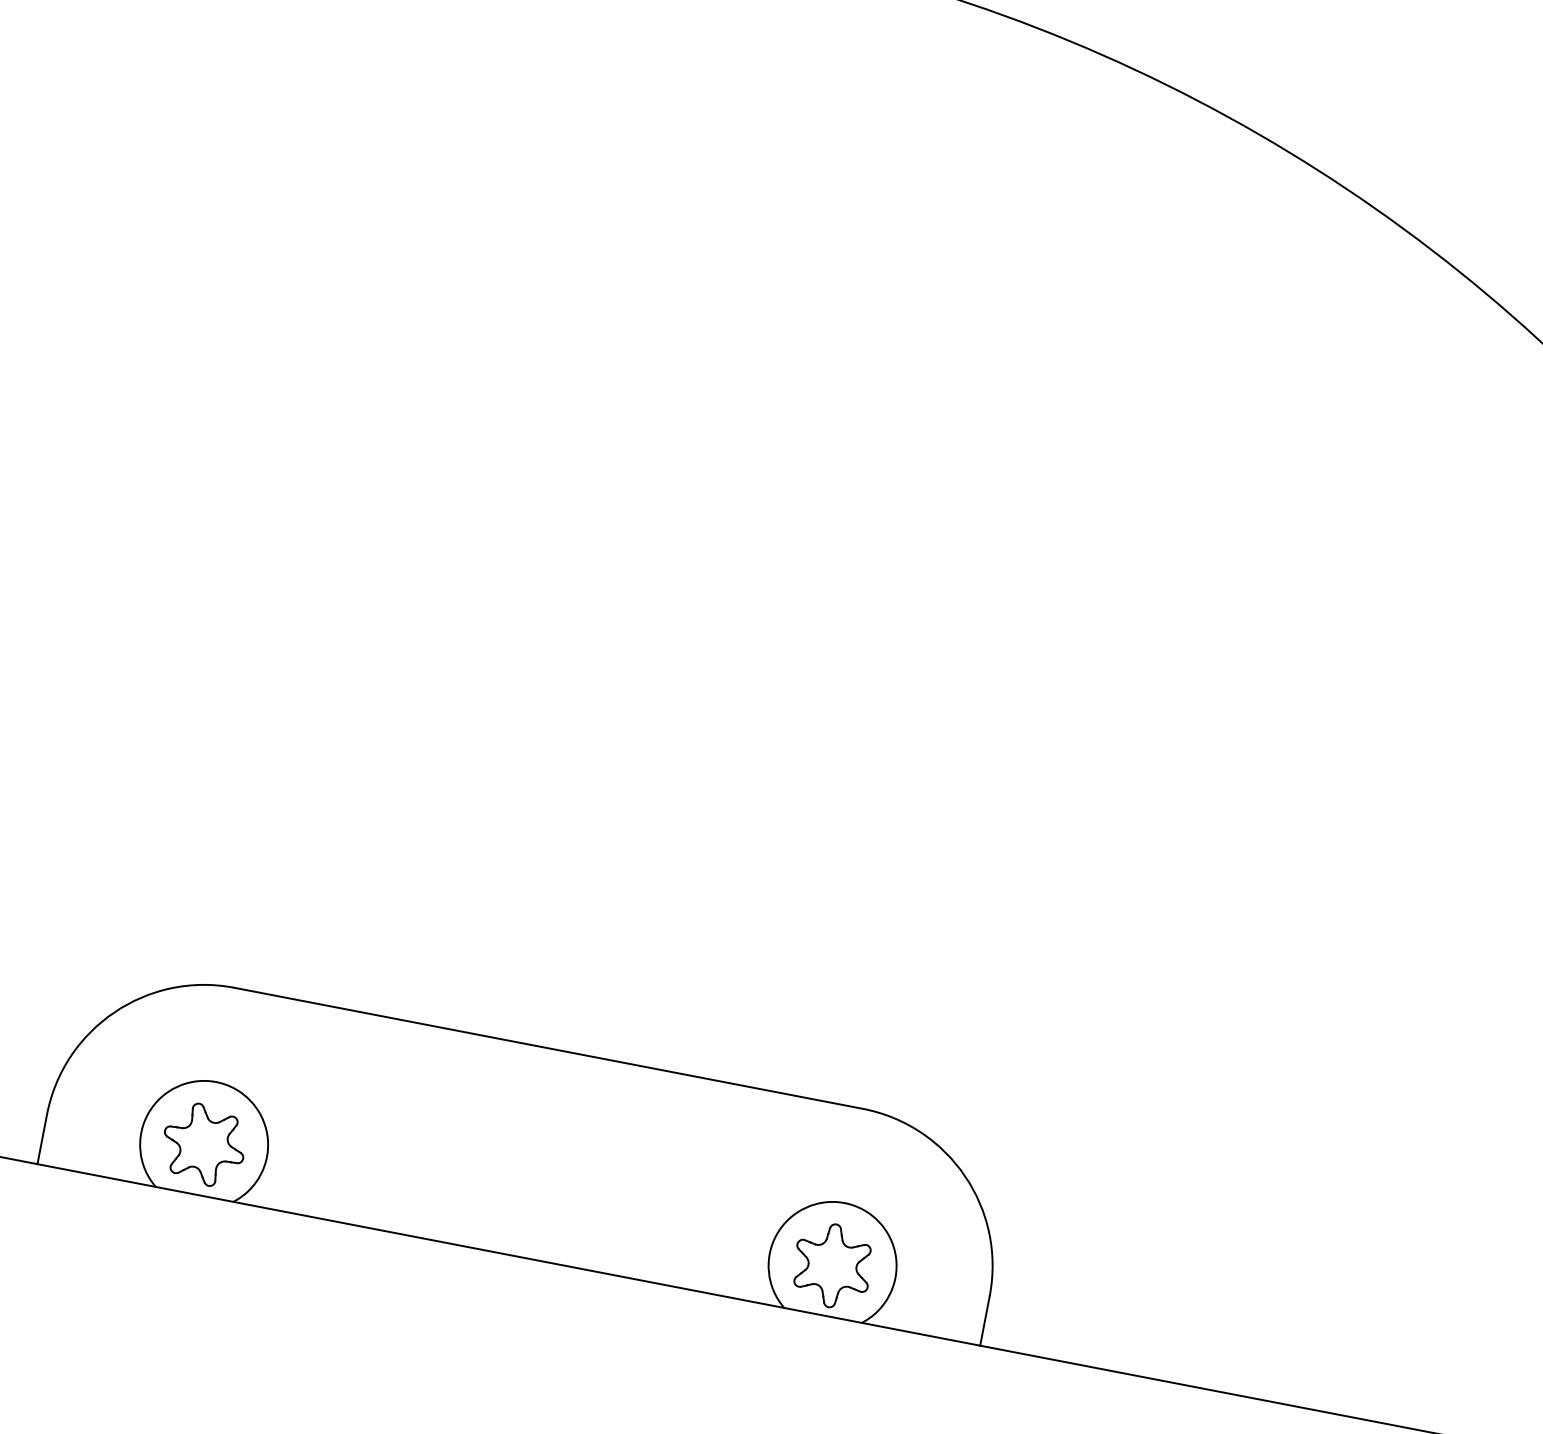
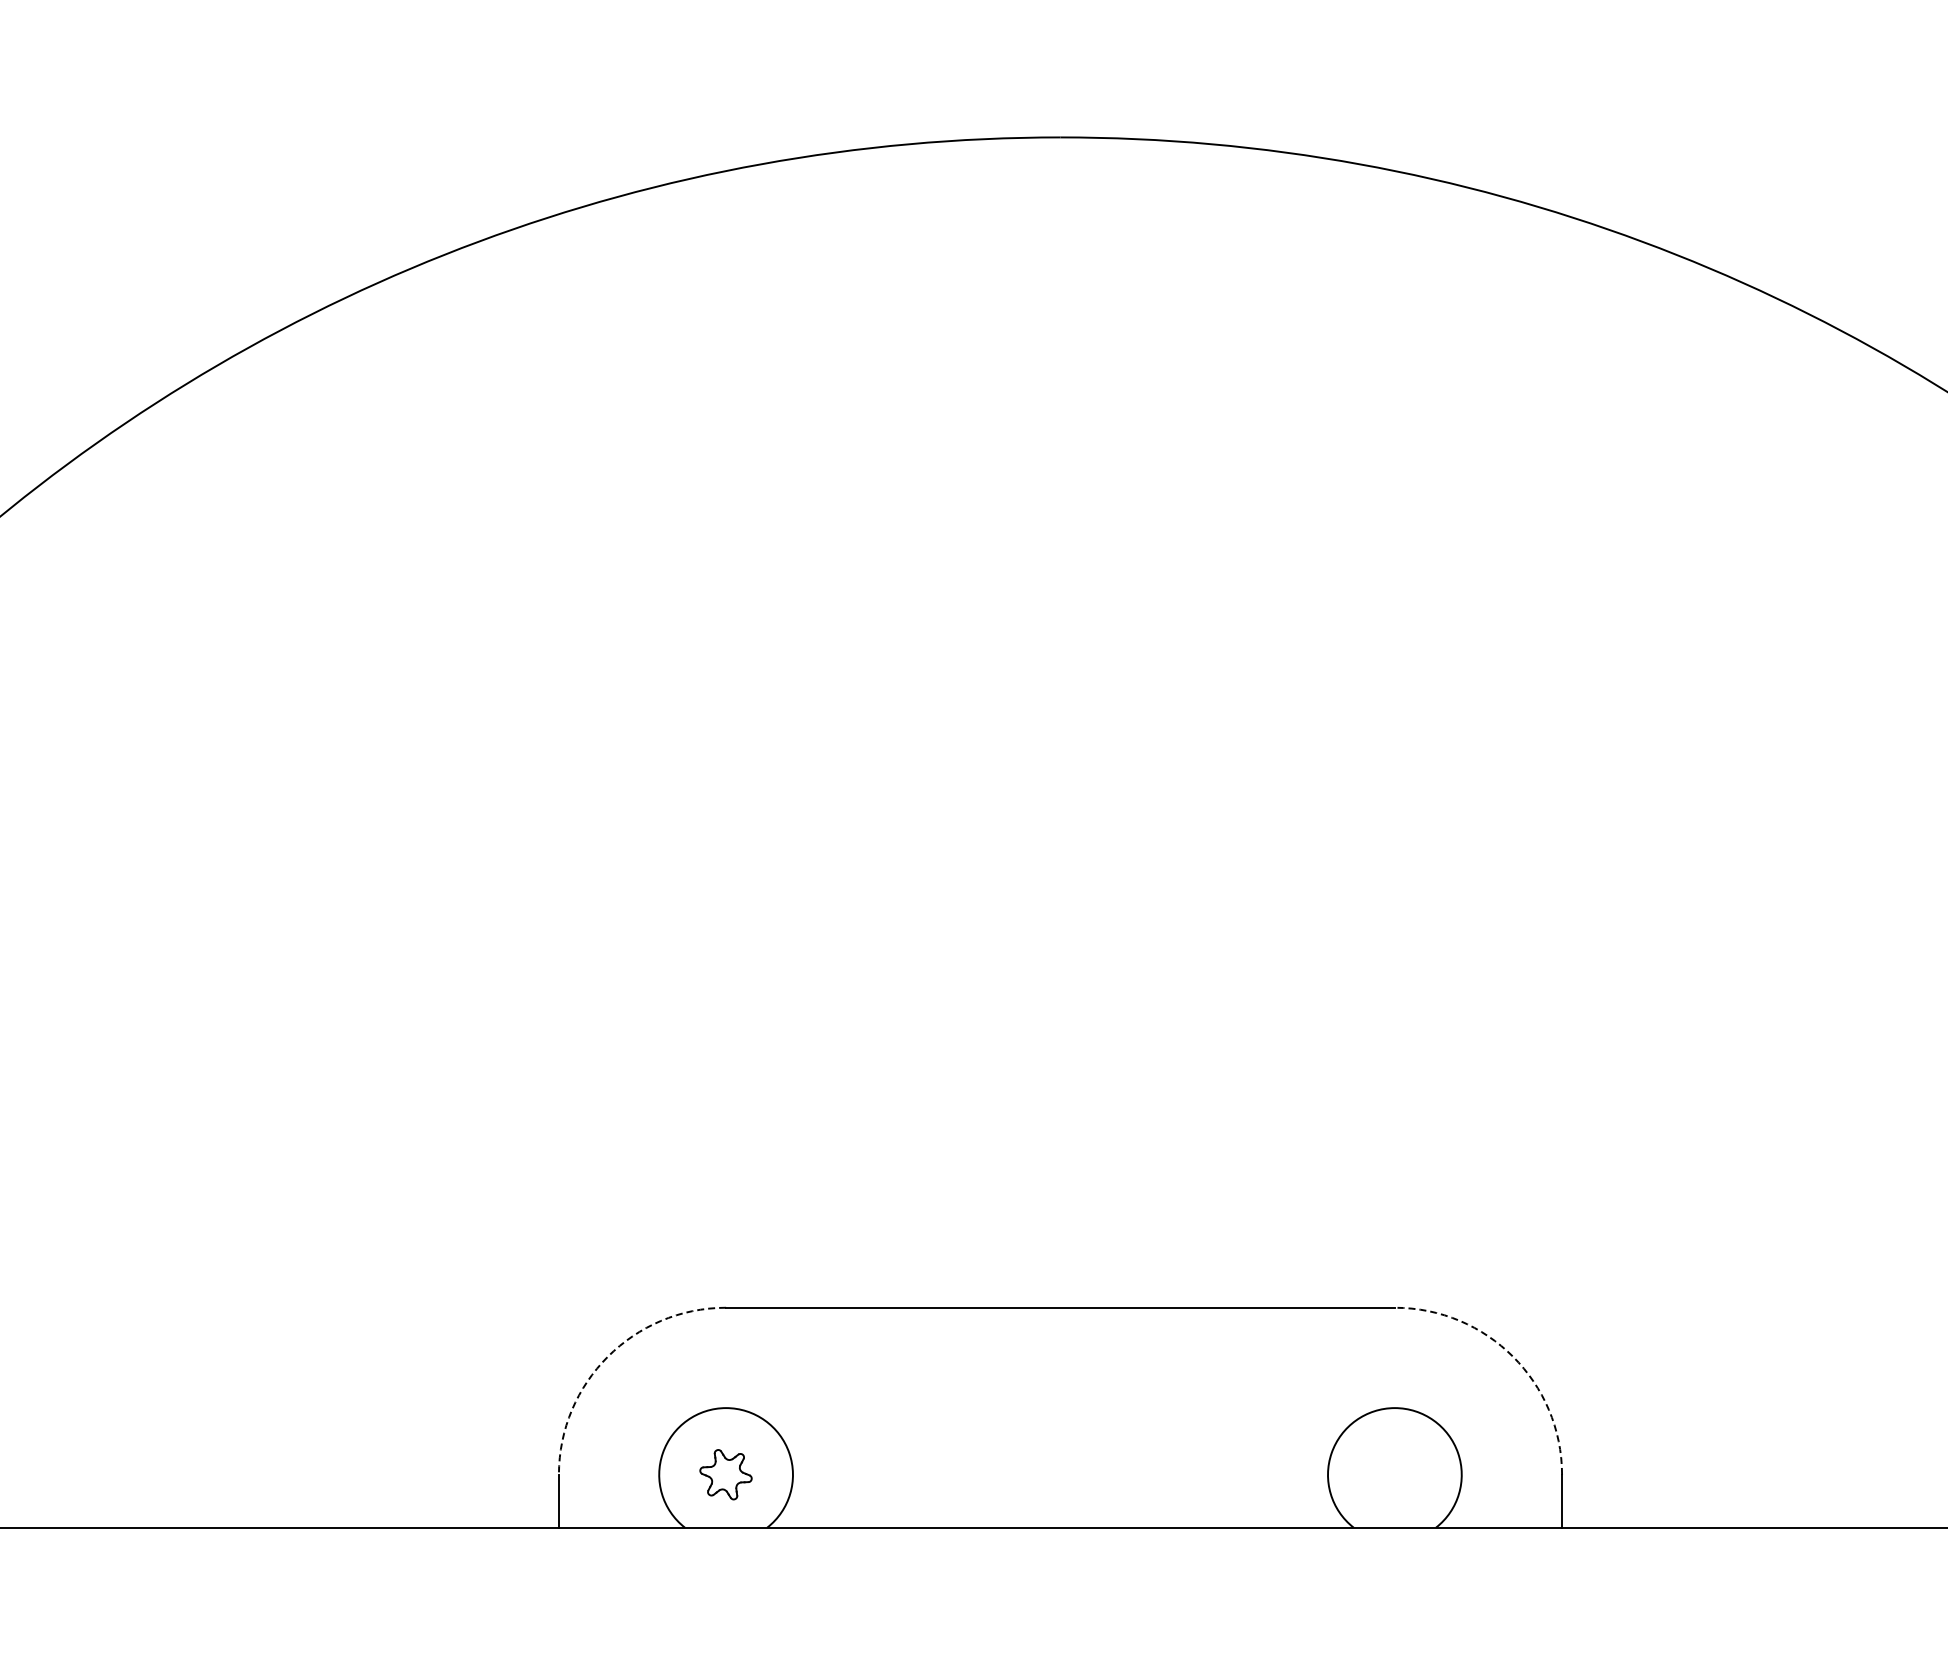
arc: (114, 1012) -> (607, 1356), solid -> dashed
part: (203, 1144) -> (725, 1474), size x0.6
arc: (965, 1176) -> (1513, 1356), solid -> dashed
part: (832, 1265) -> (1394, 1474), removed

